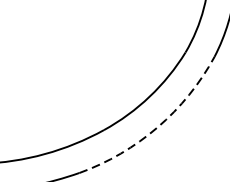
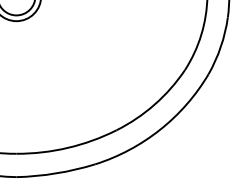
arc: (158, 127) -> (160, 129), dashed -> solid

